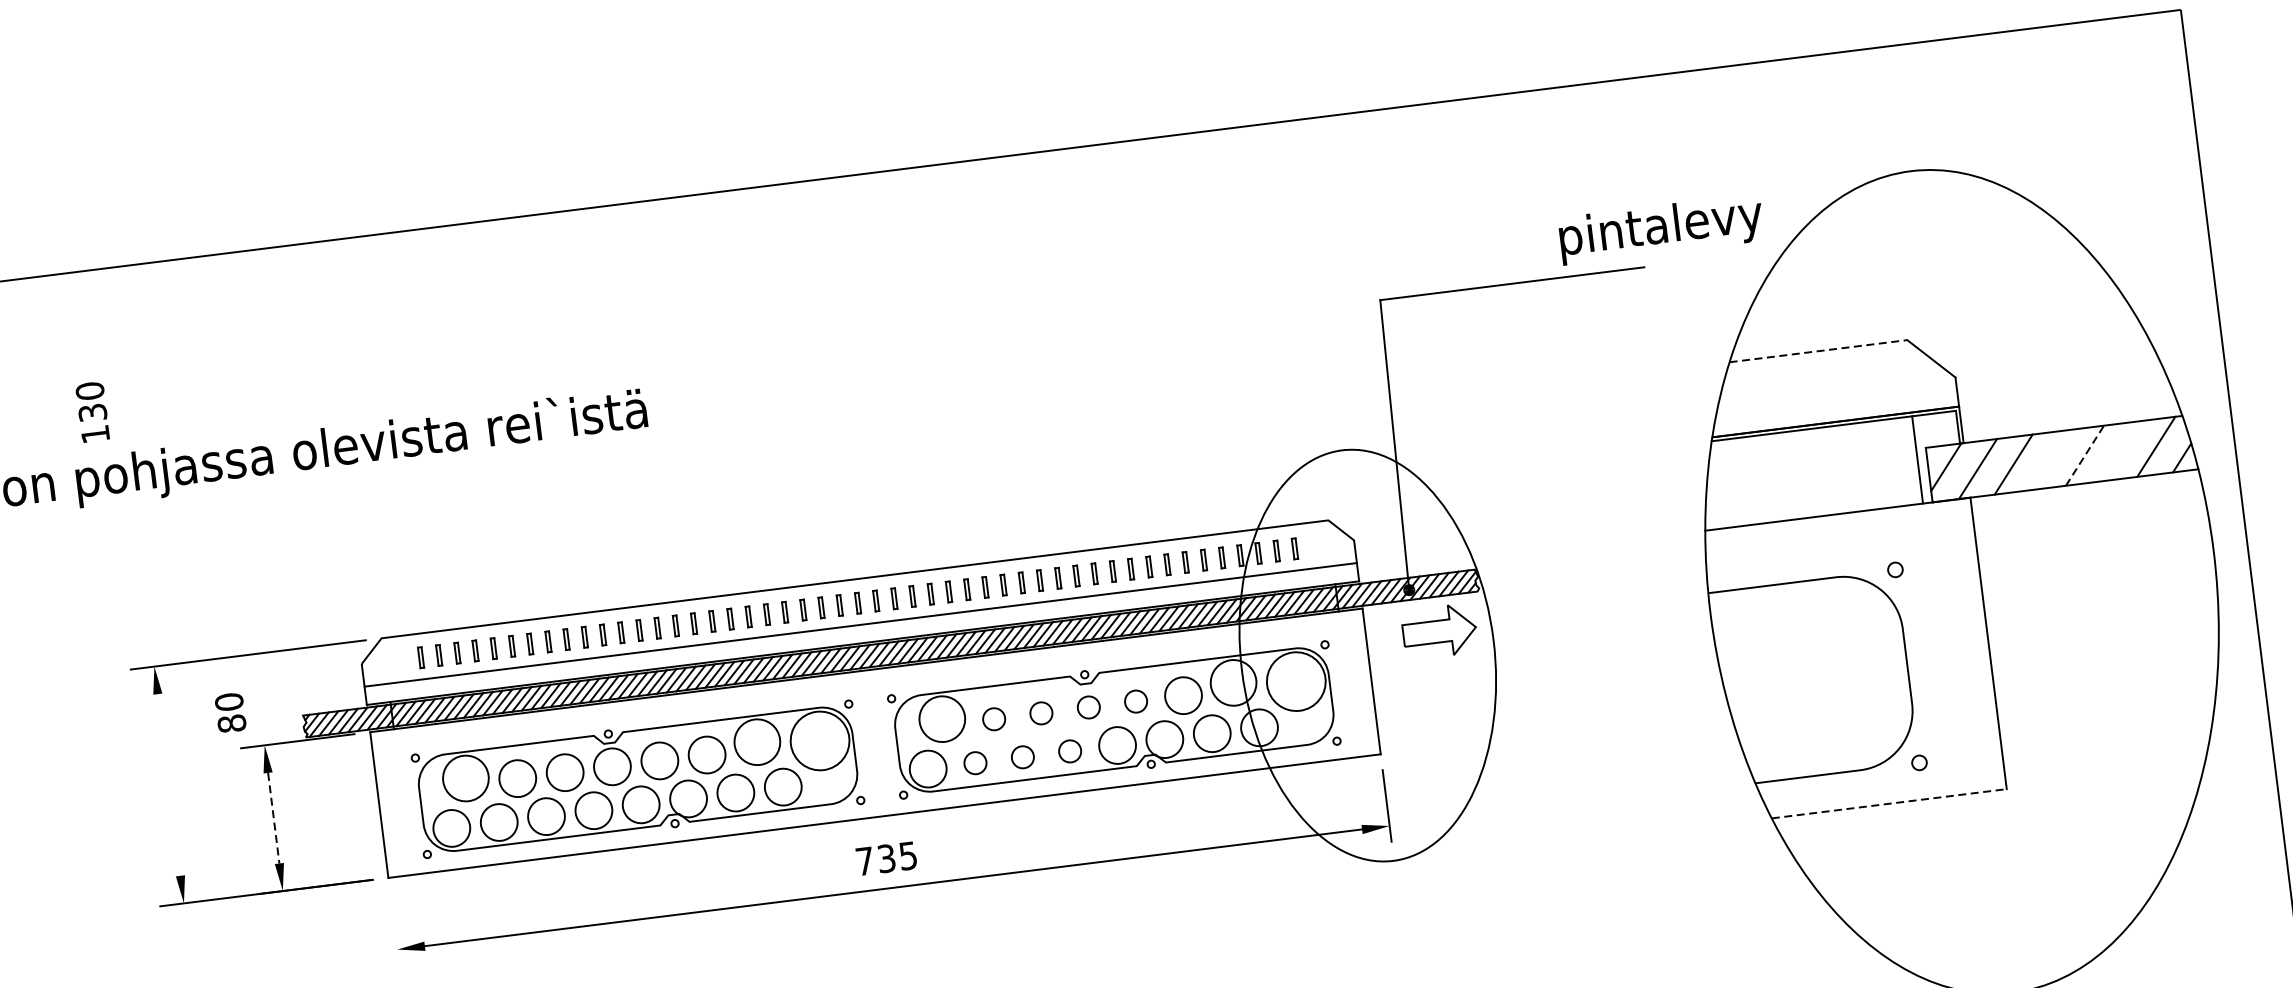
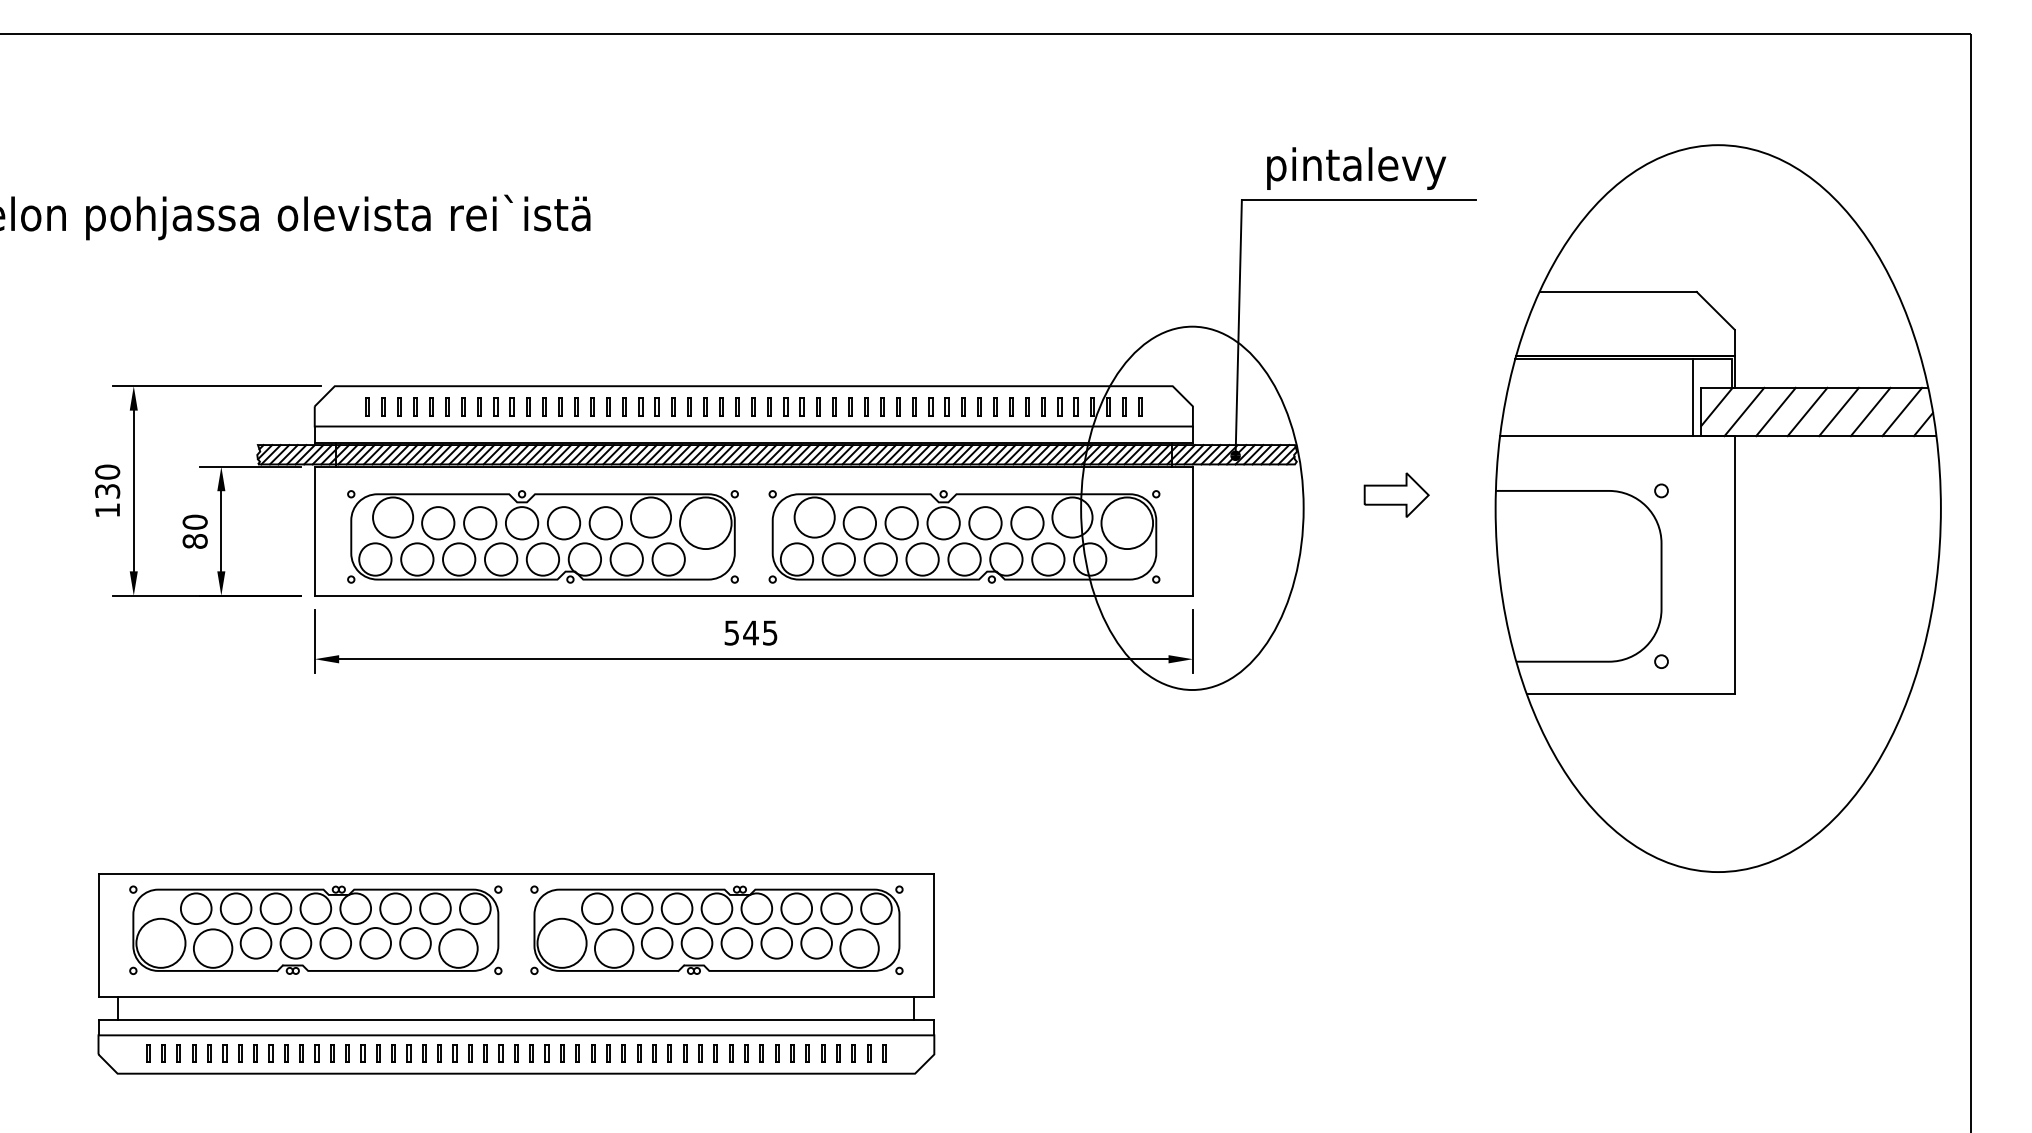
text: (1661, 229) -> (1356, 168), moved
line: (1818, 350) -> (1618, 291), dashed -> solid
text: (92, 411) -> (107, 490), moved
line: (2120, 450) -> (1870, 411), added
line: (2085, 455) -> (1839, 411), dashed -> solid
line: (2049, 459) -> (1807, 411), added
part: (1439, 630) -> (1396, 494), moved
circle: (1136, 701) -> (985, 523), size x1.67
circle: (1088, 707) -> (943, 523), size x1.67
text: (229, 712) -> (194, 531), moved
circle: (1041, 713) -> (901, 523), size x1.67
circle: (993, 719) -> (859, 523), size x1.67
circle: (1070, 751) -> (922, 559), size x1.67
circle: (1022, 757) -> (880, 559), size x1.67
circle: (975, 763) -> (838, 559), size x1.67
line: (168, 784) -> (133, 490), added
line: (1889, 804) -> (1630, 694), dashed -> solid
line: (273, 818) -> (221, 531), dashed -> solid
text: (875, 859) -> (741, 632), 735 -> 545
line: (394, 929) -> (314, 641), added

